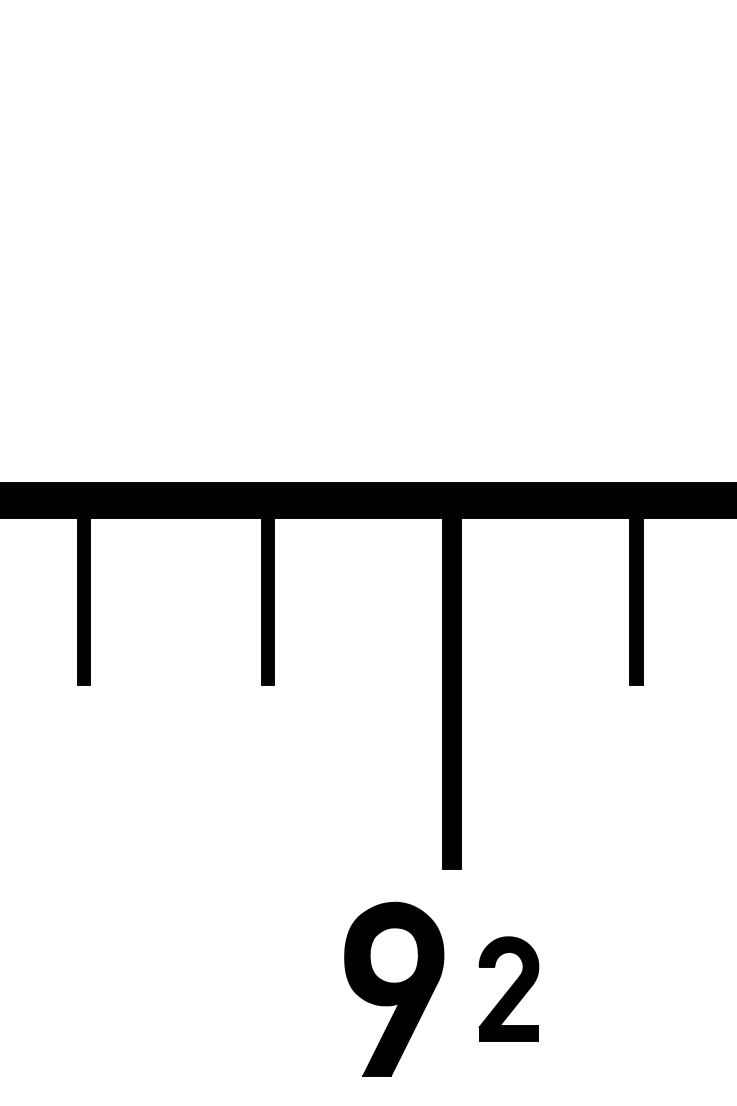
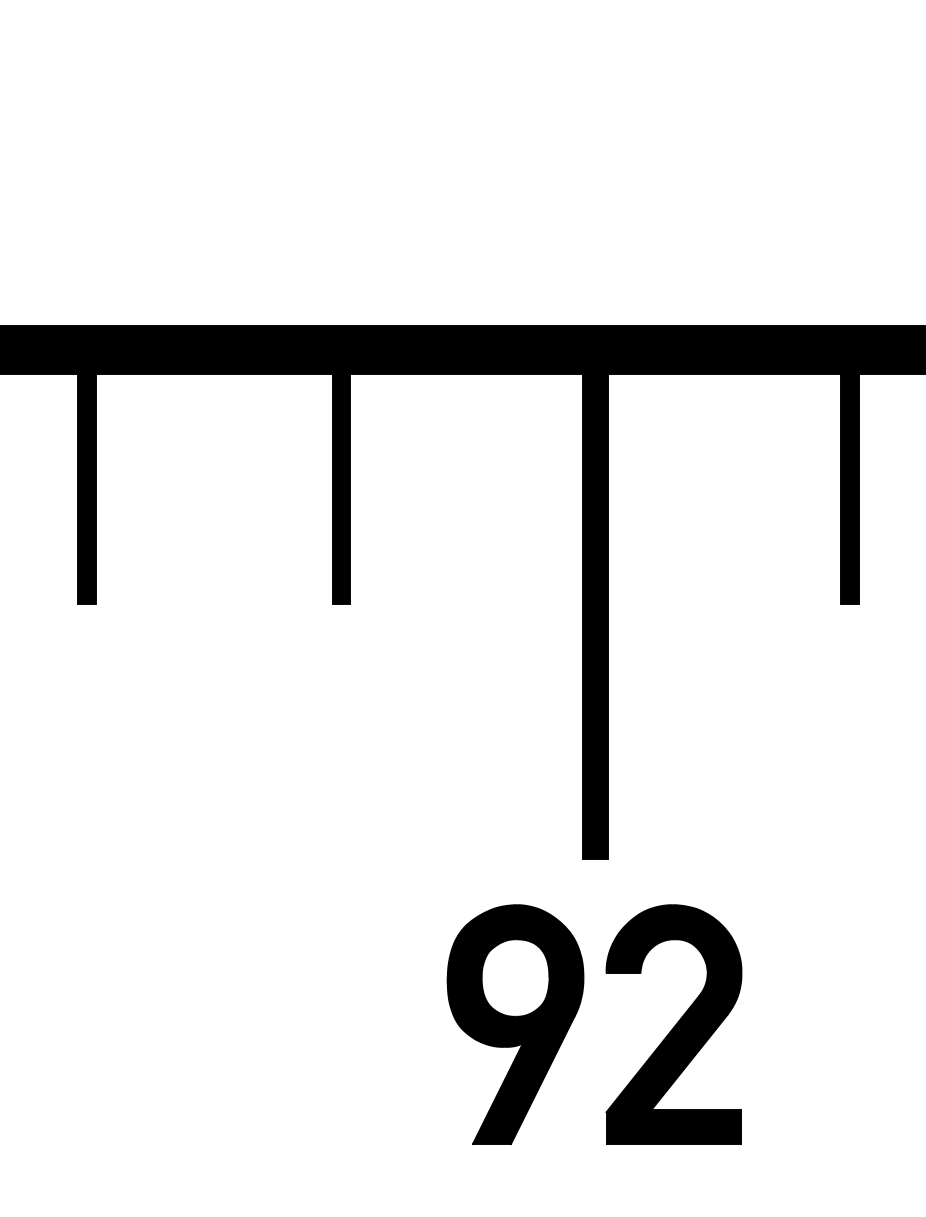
part: (508, 988) -> (673, 1023), size x1.67

